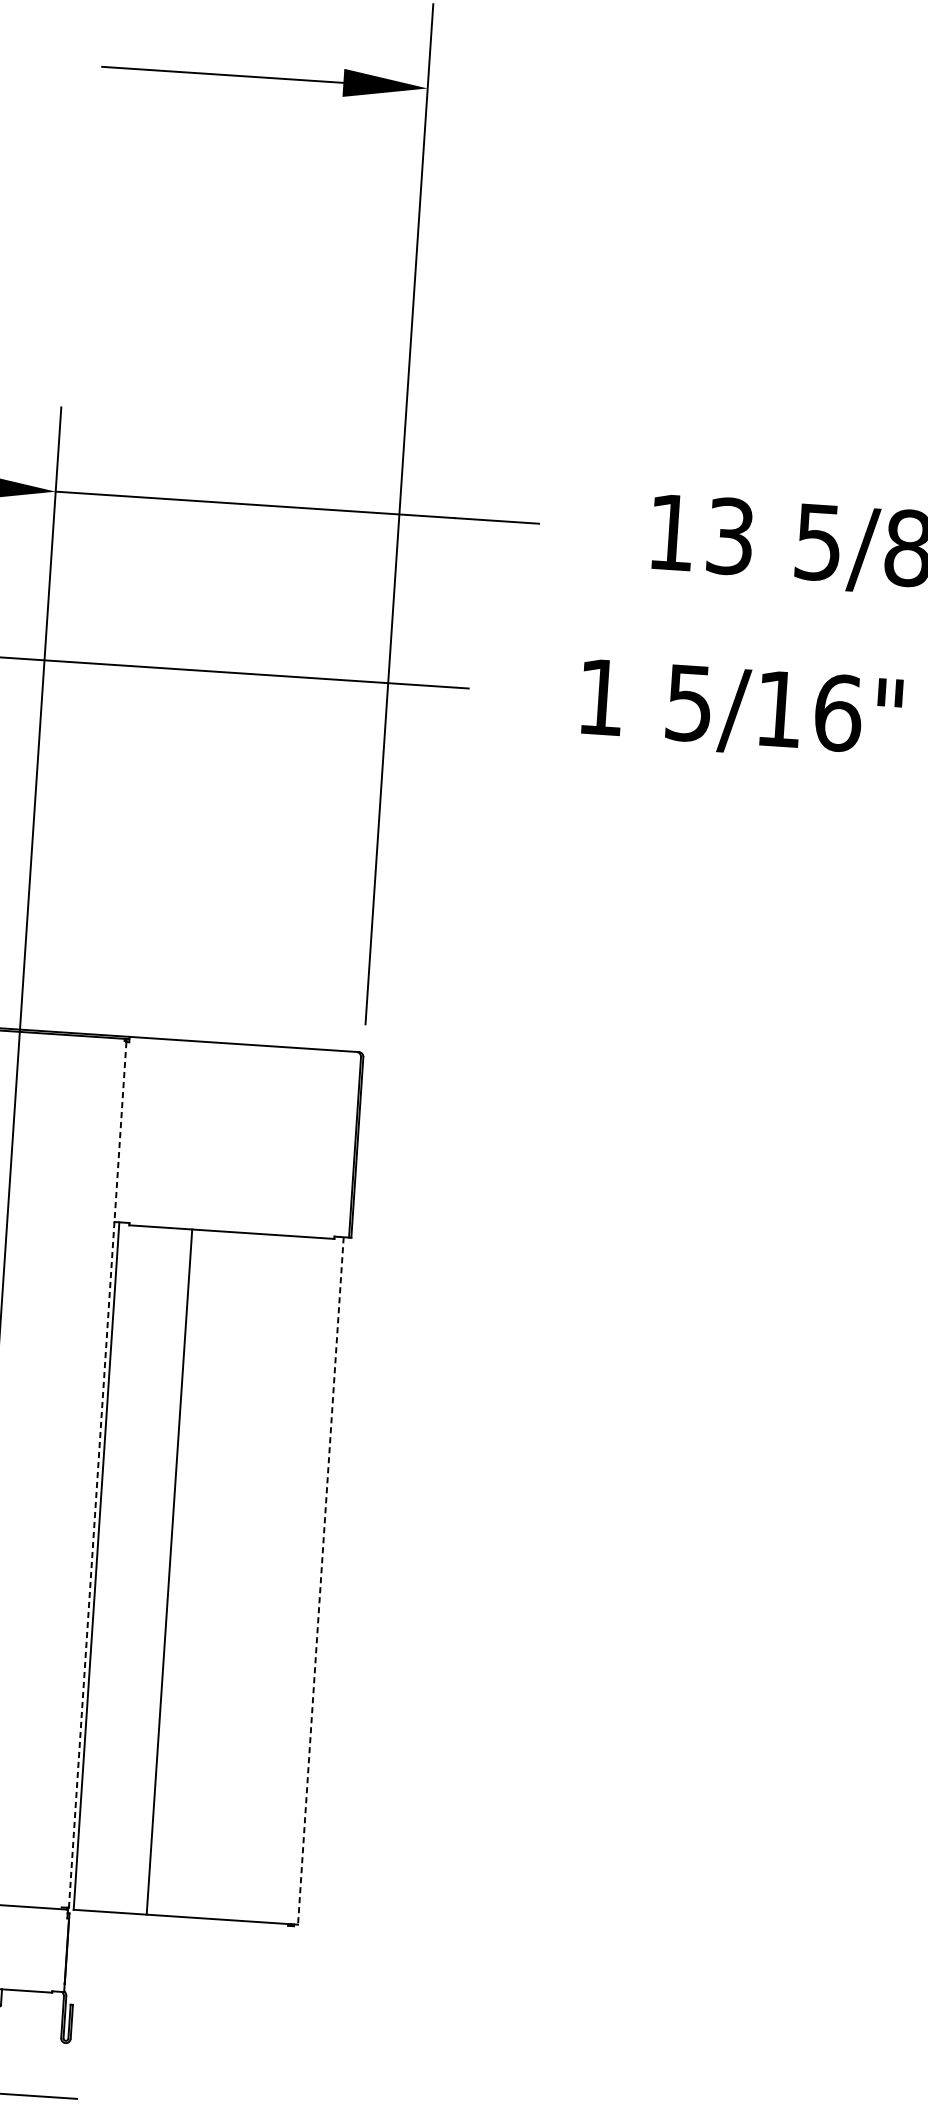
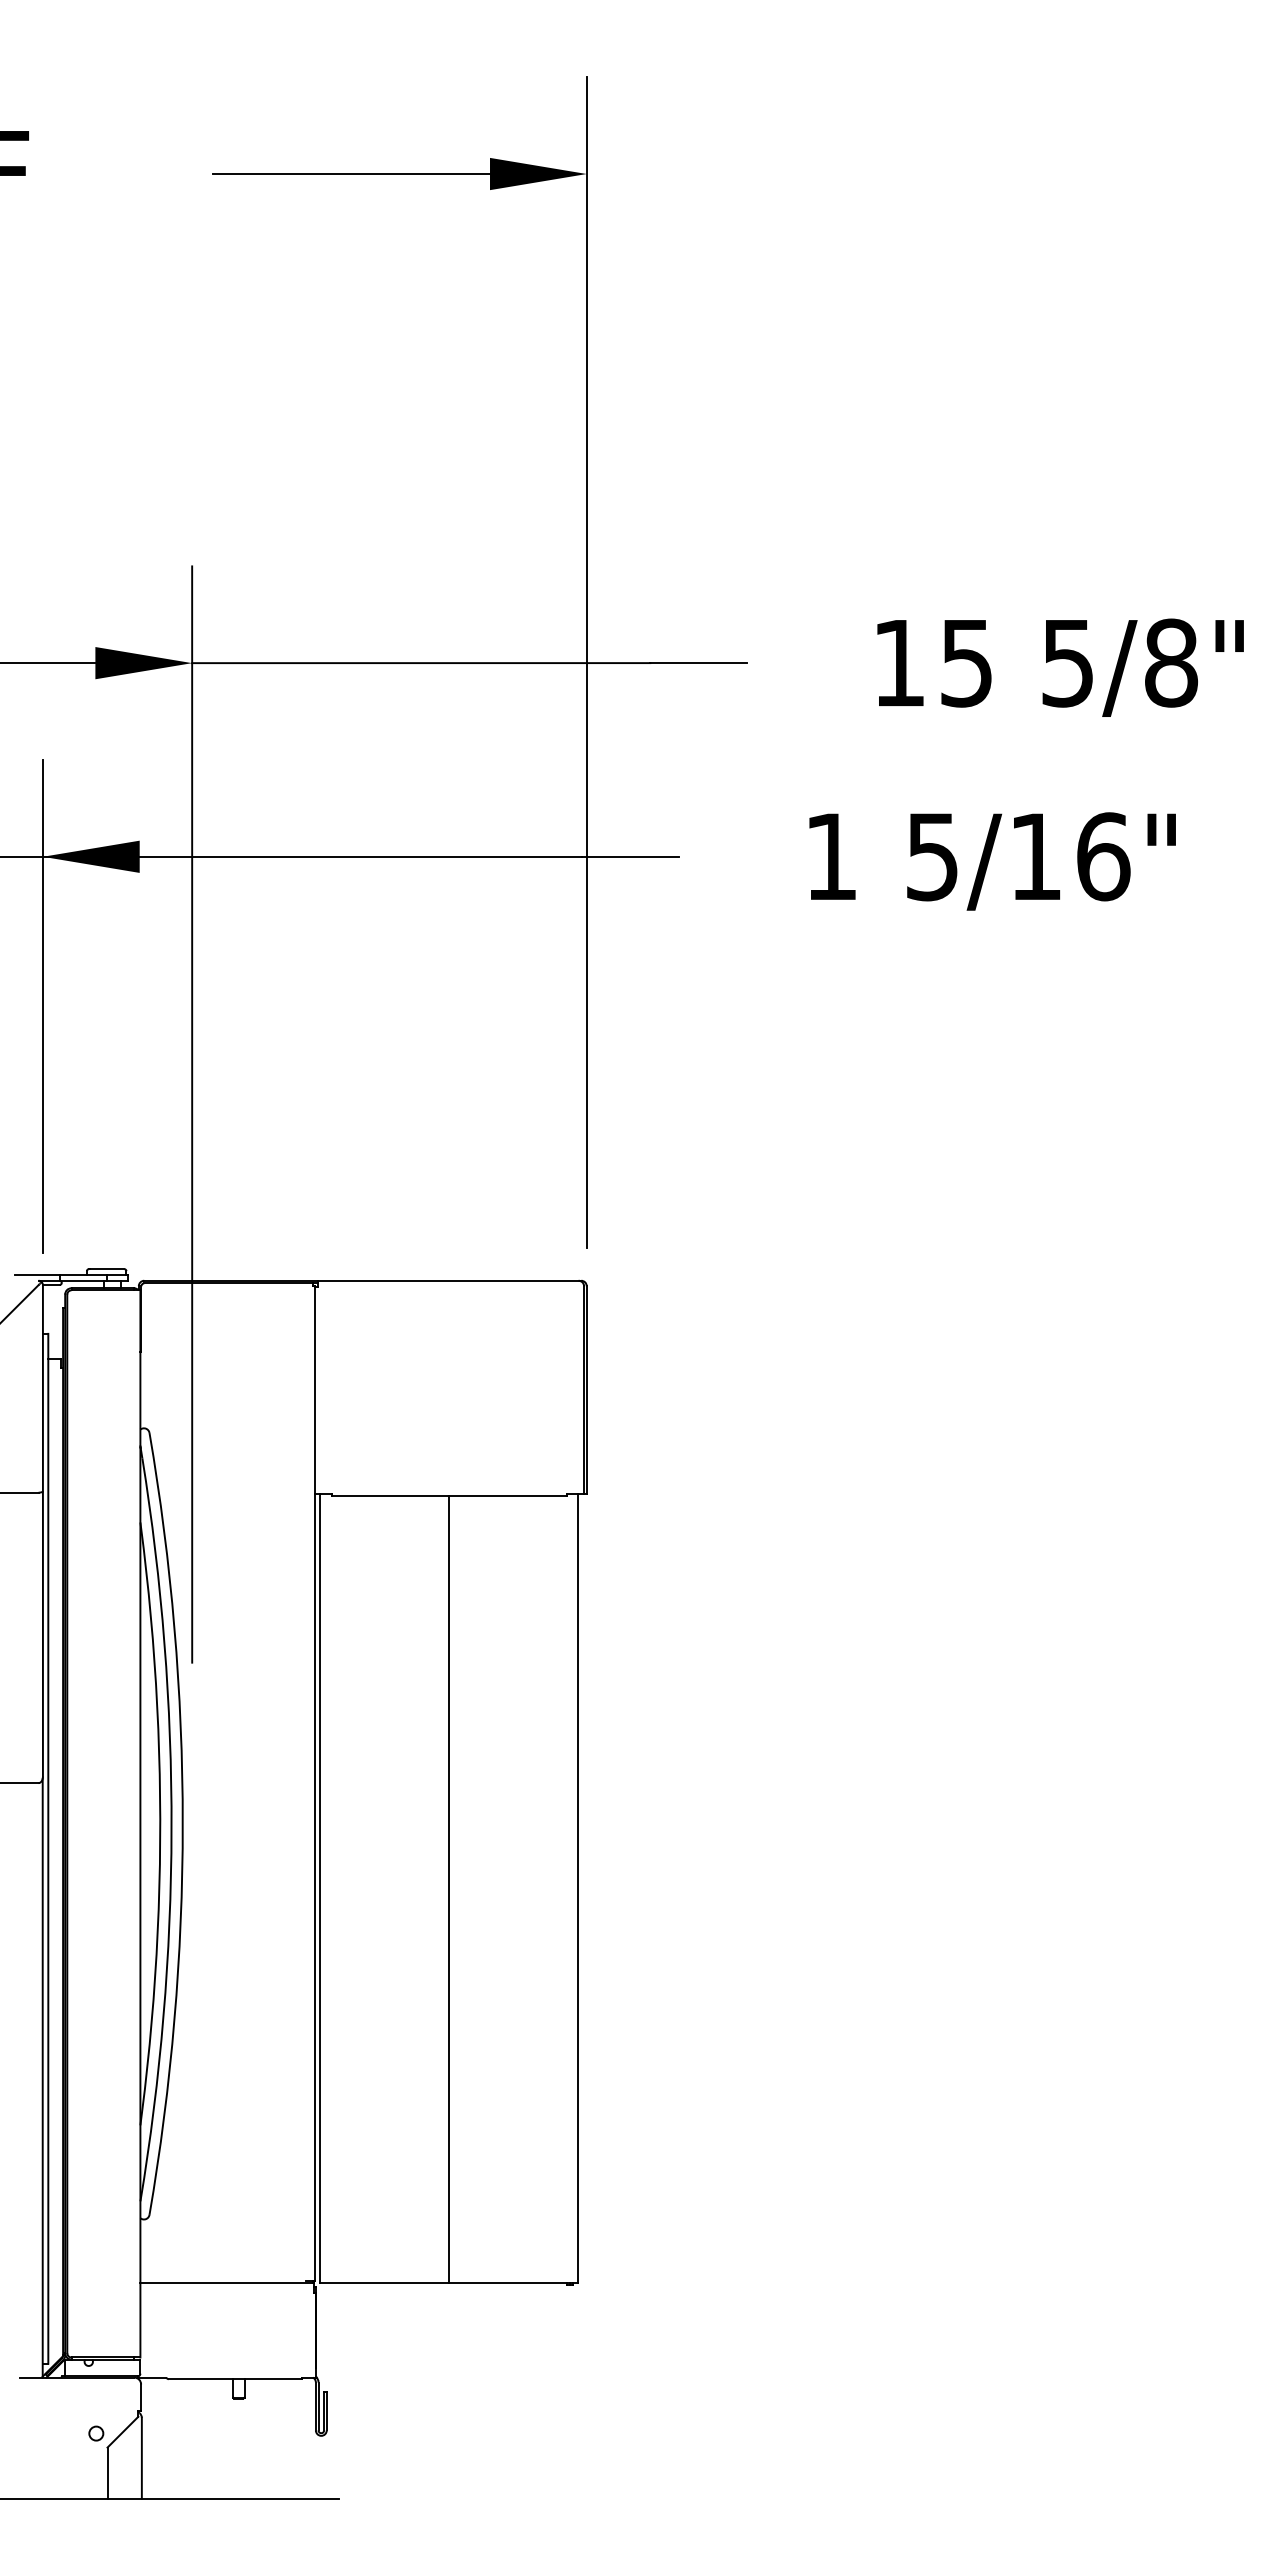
text: (730, 535) -> (966, 662), 13 -> 15
line: (97, 1475) -> (314, 1784), dashed -> solid
line: (169, 1572) -> (449, 1889), moved
line: (320, 1581) -> (577, 1888), dashed -> solid

